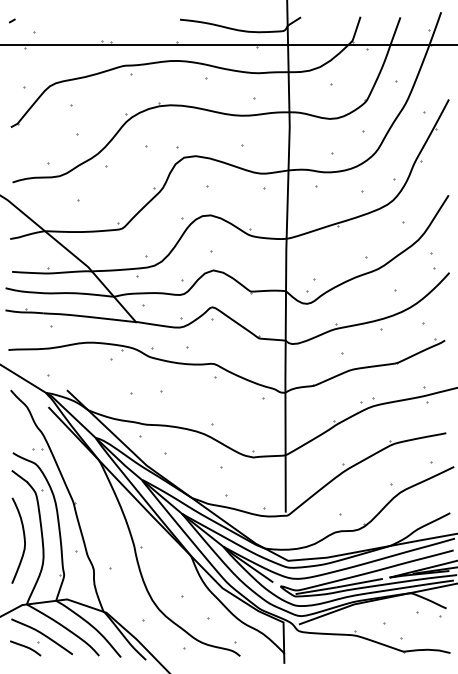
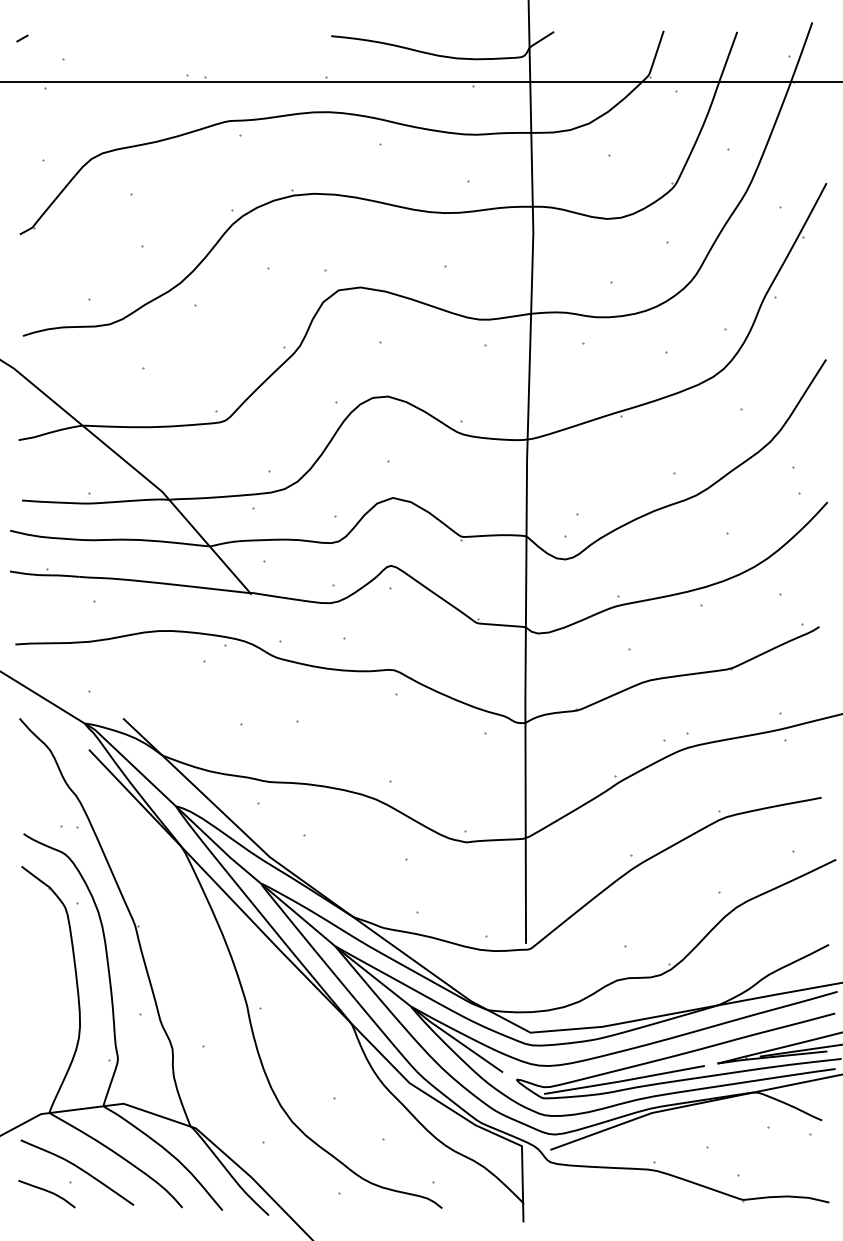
curve: (23, 539) -> (43, 993), removed

